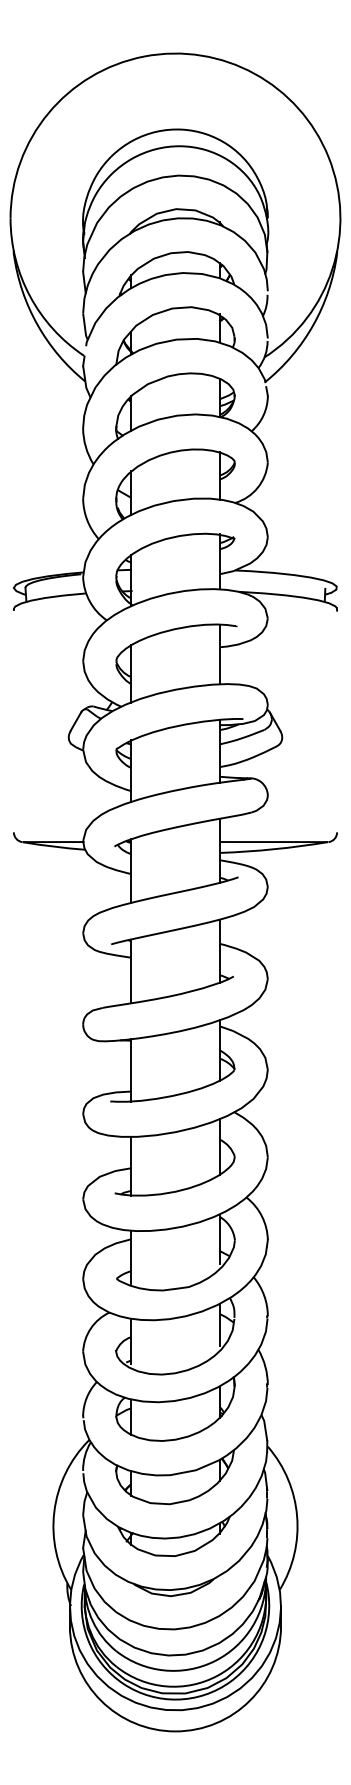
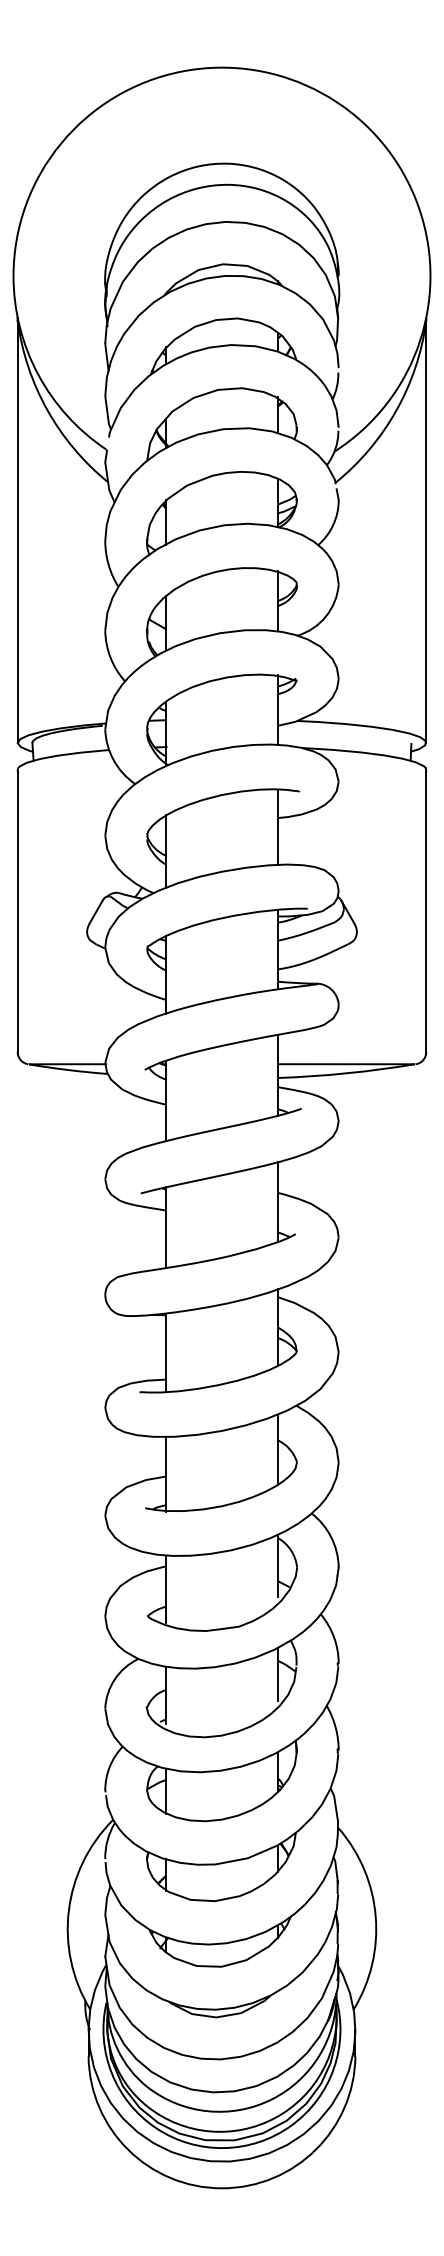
line: (13, 420) -> (17, 531), added
line: (337, 420) -> (426, 531), added
line: (13, 721) -> (17, 912), added
line: (337, 721) -> (426, 912), added

